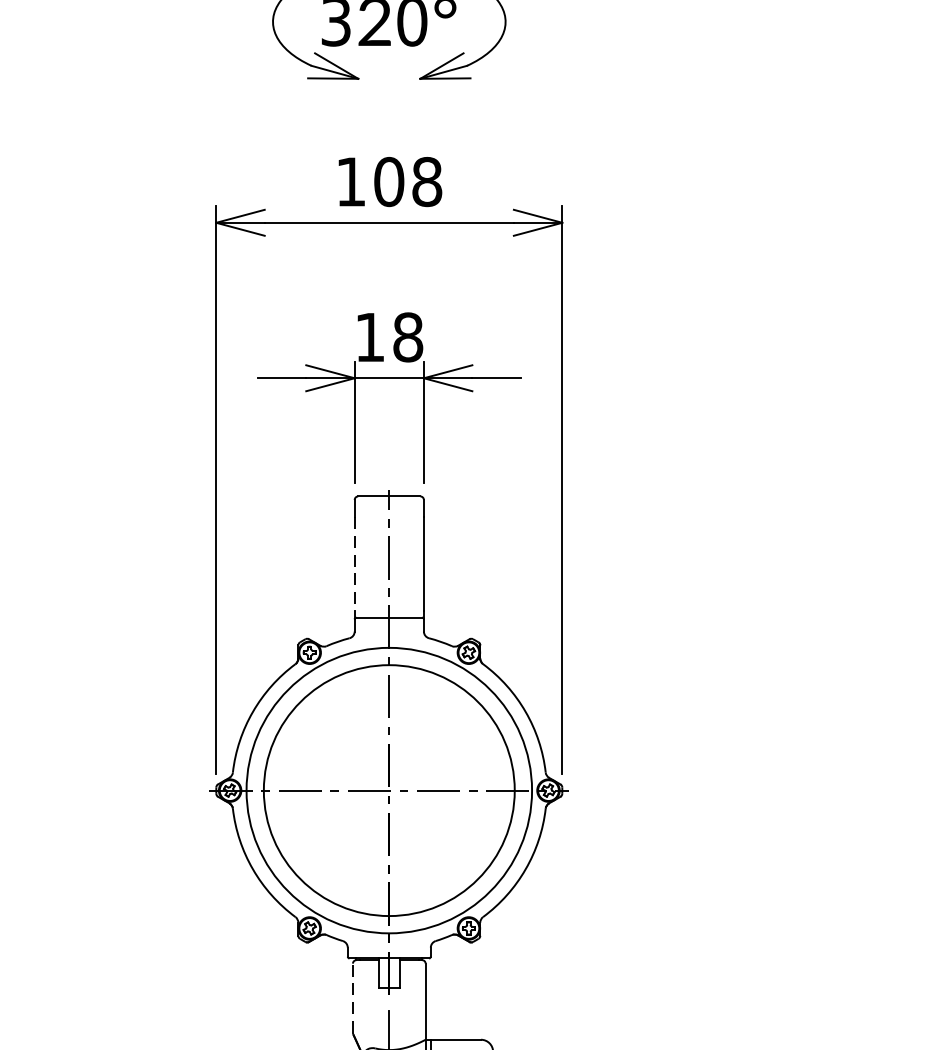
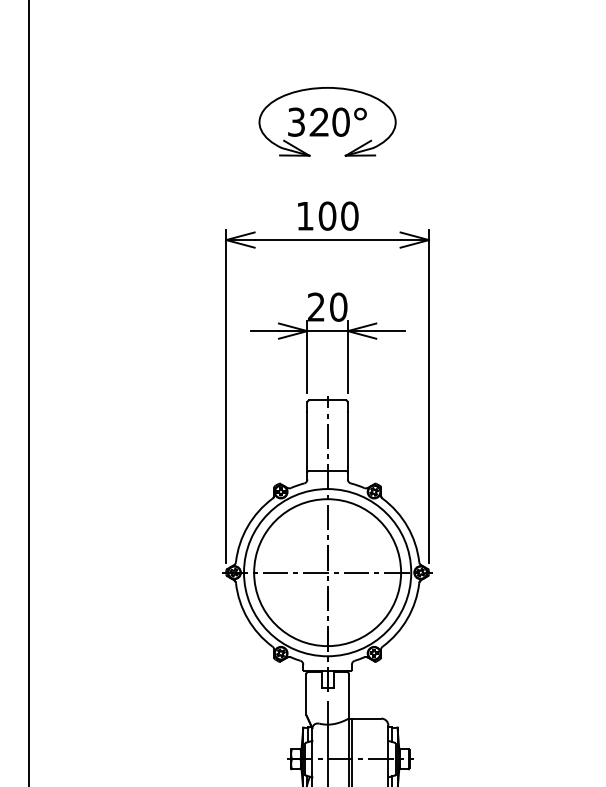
text: (426, 182) -> (349, 216), 108 -> 100
text: (389, 336) -> (327, 306), 18 -> 20
line: (354, 564) -> (307, 440), dashed -> solid
line: (353, 996) -> (306, 693), dashed -> solid

